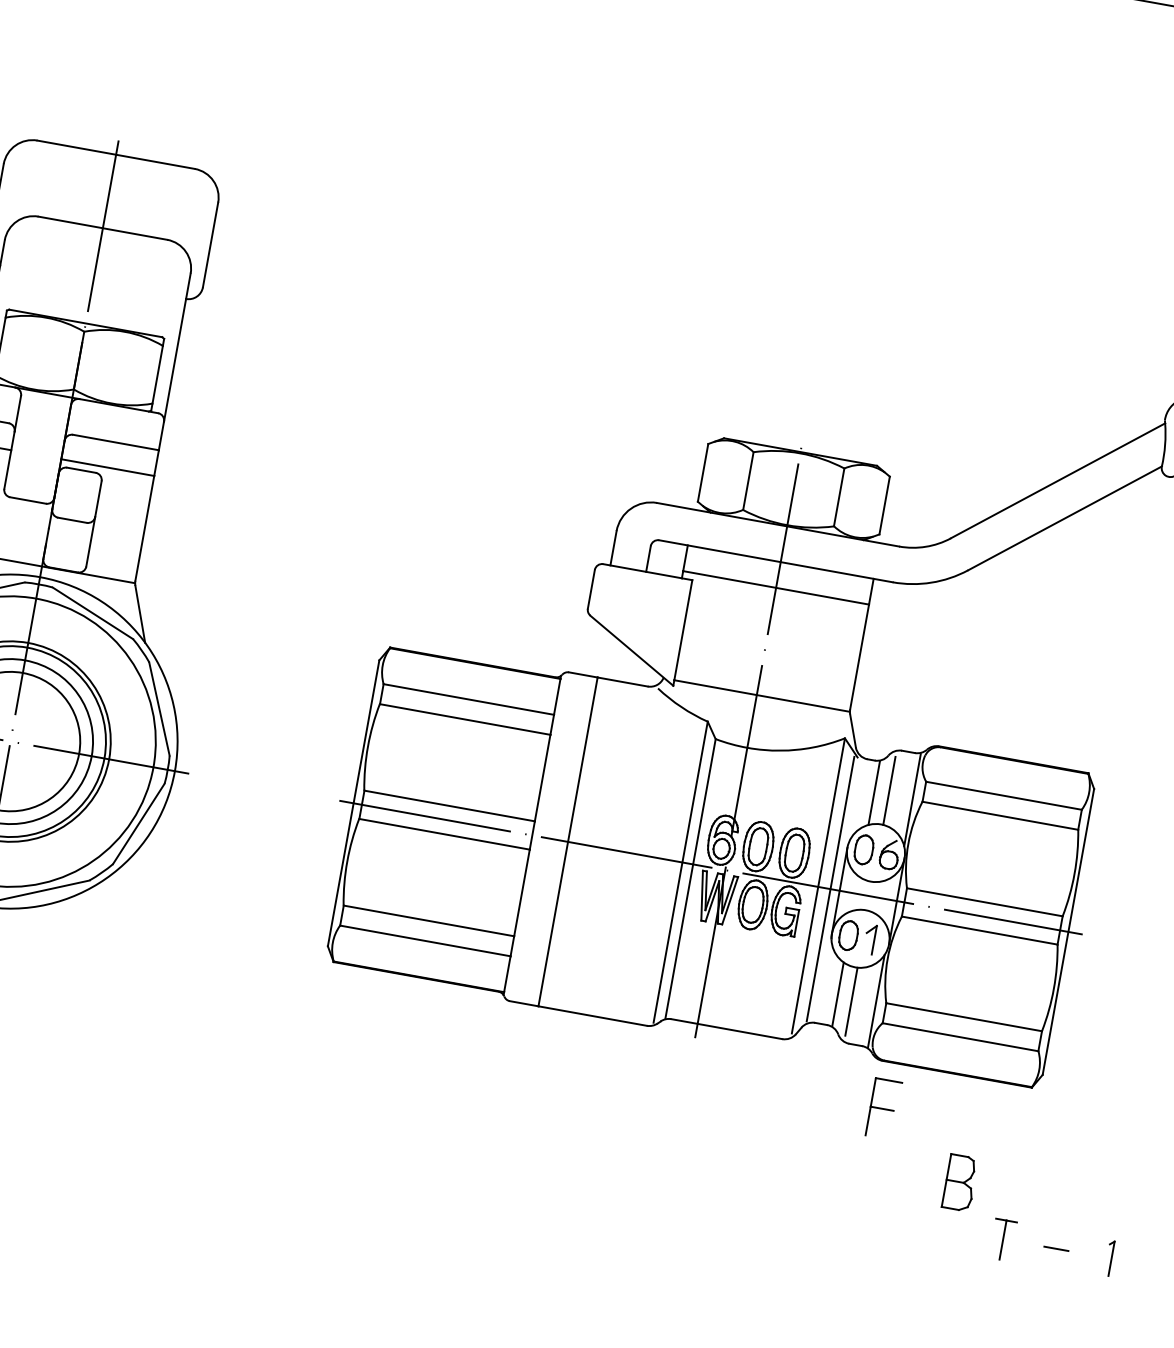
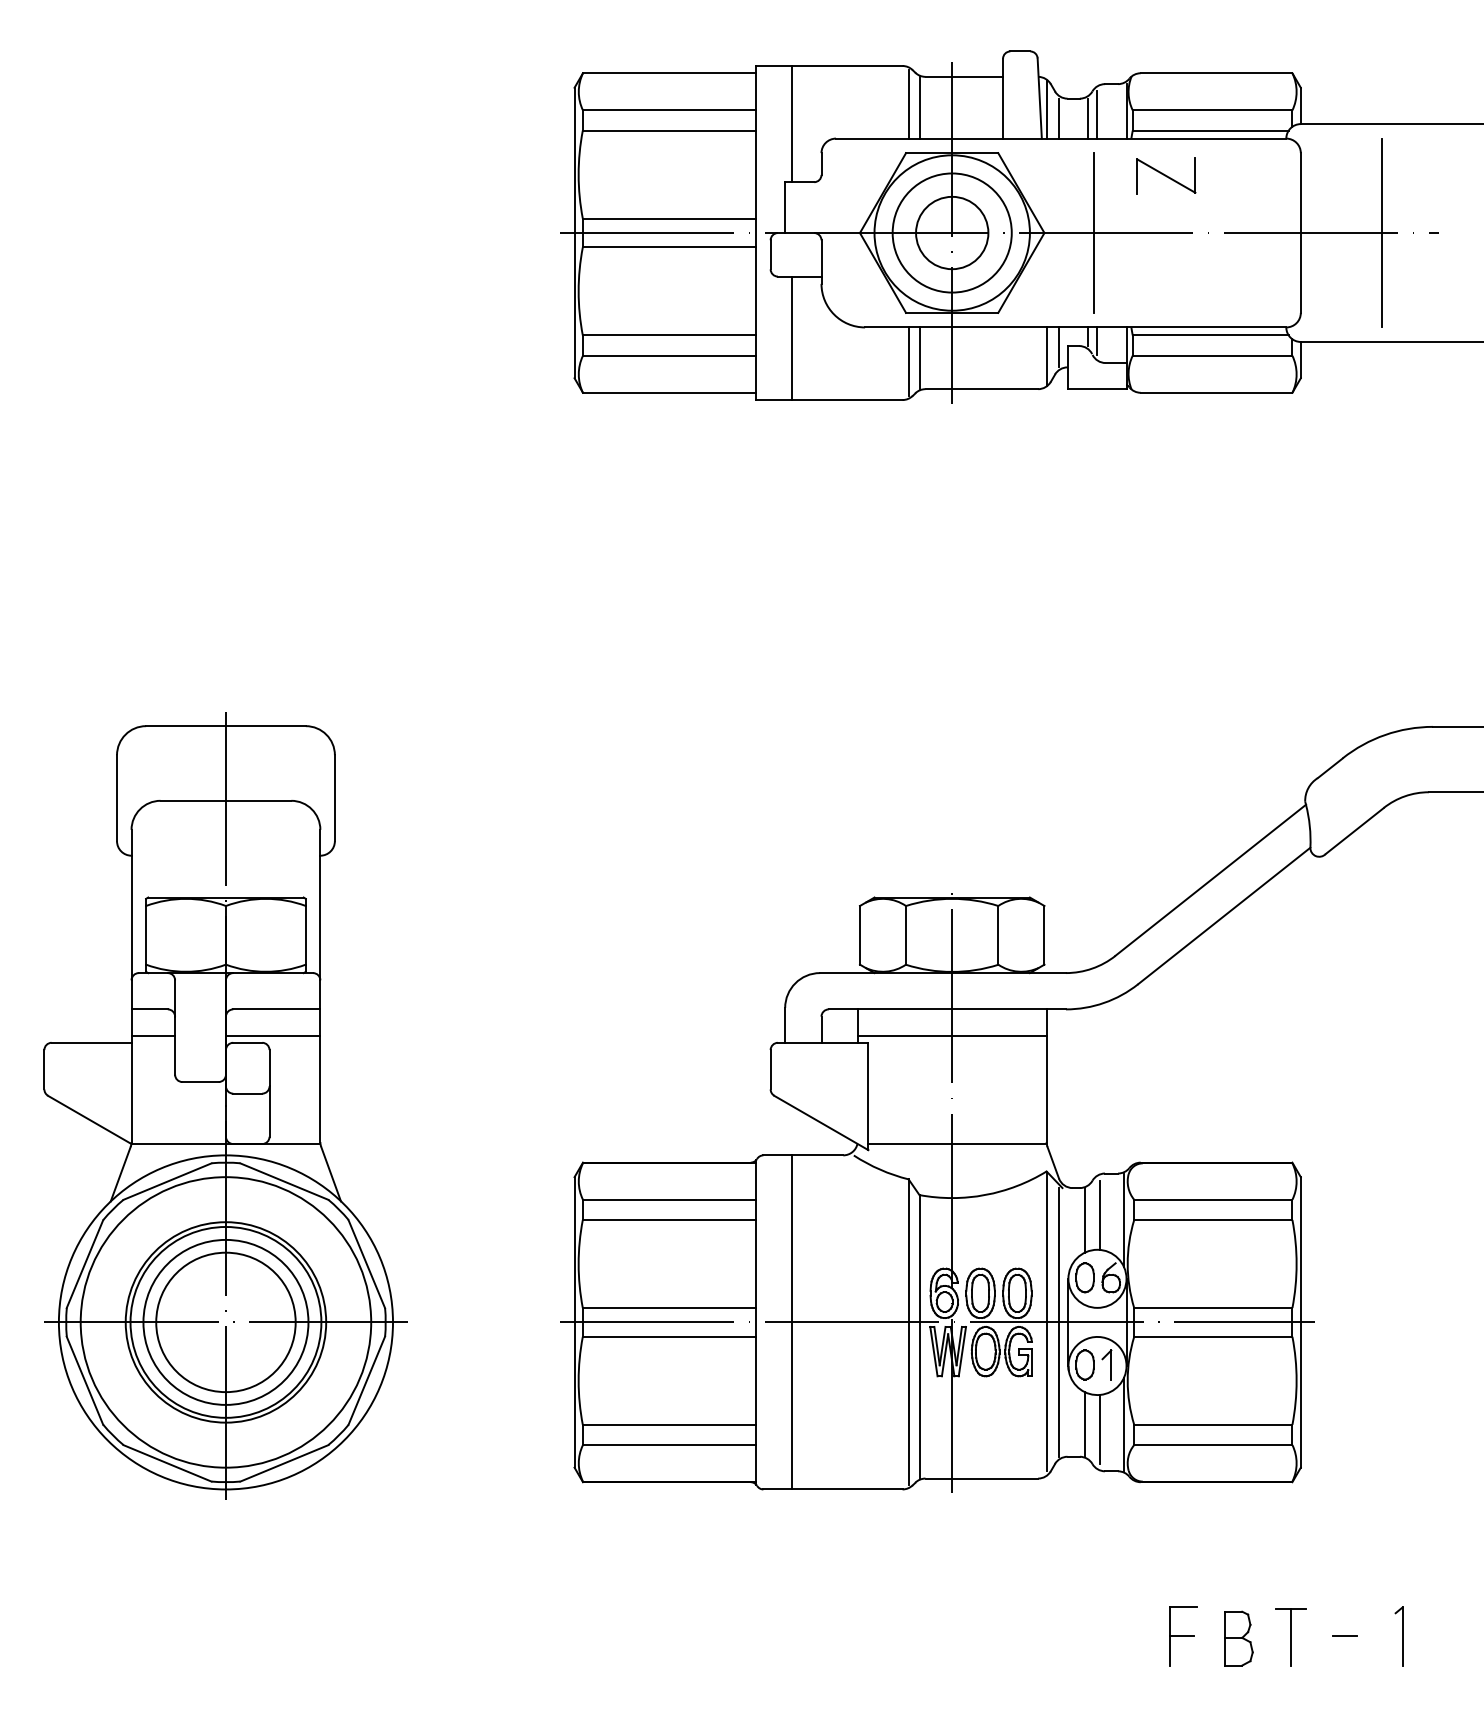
part: (883, 1109) -> (1183, 1636), moved
part: (959, 1182) -> (1238, 1638), moved
part: (1002, 1240) -> (1290, 1637), size x1.43
part: (1108, 1258) -> (1398, 1636), size x1.67

